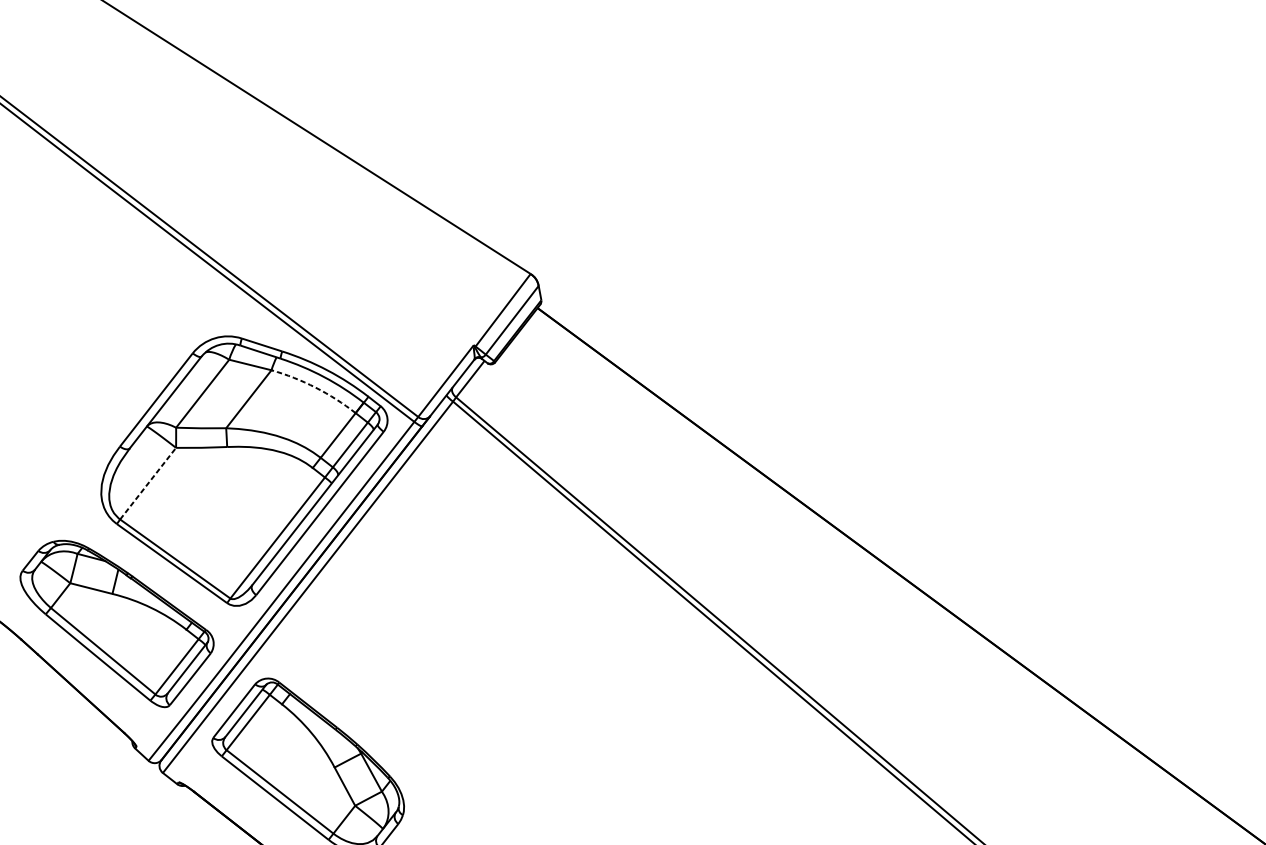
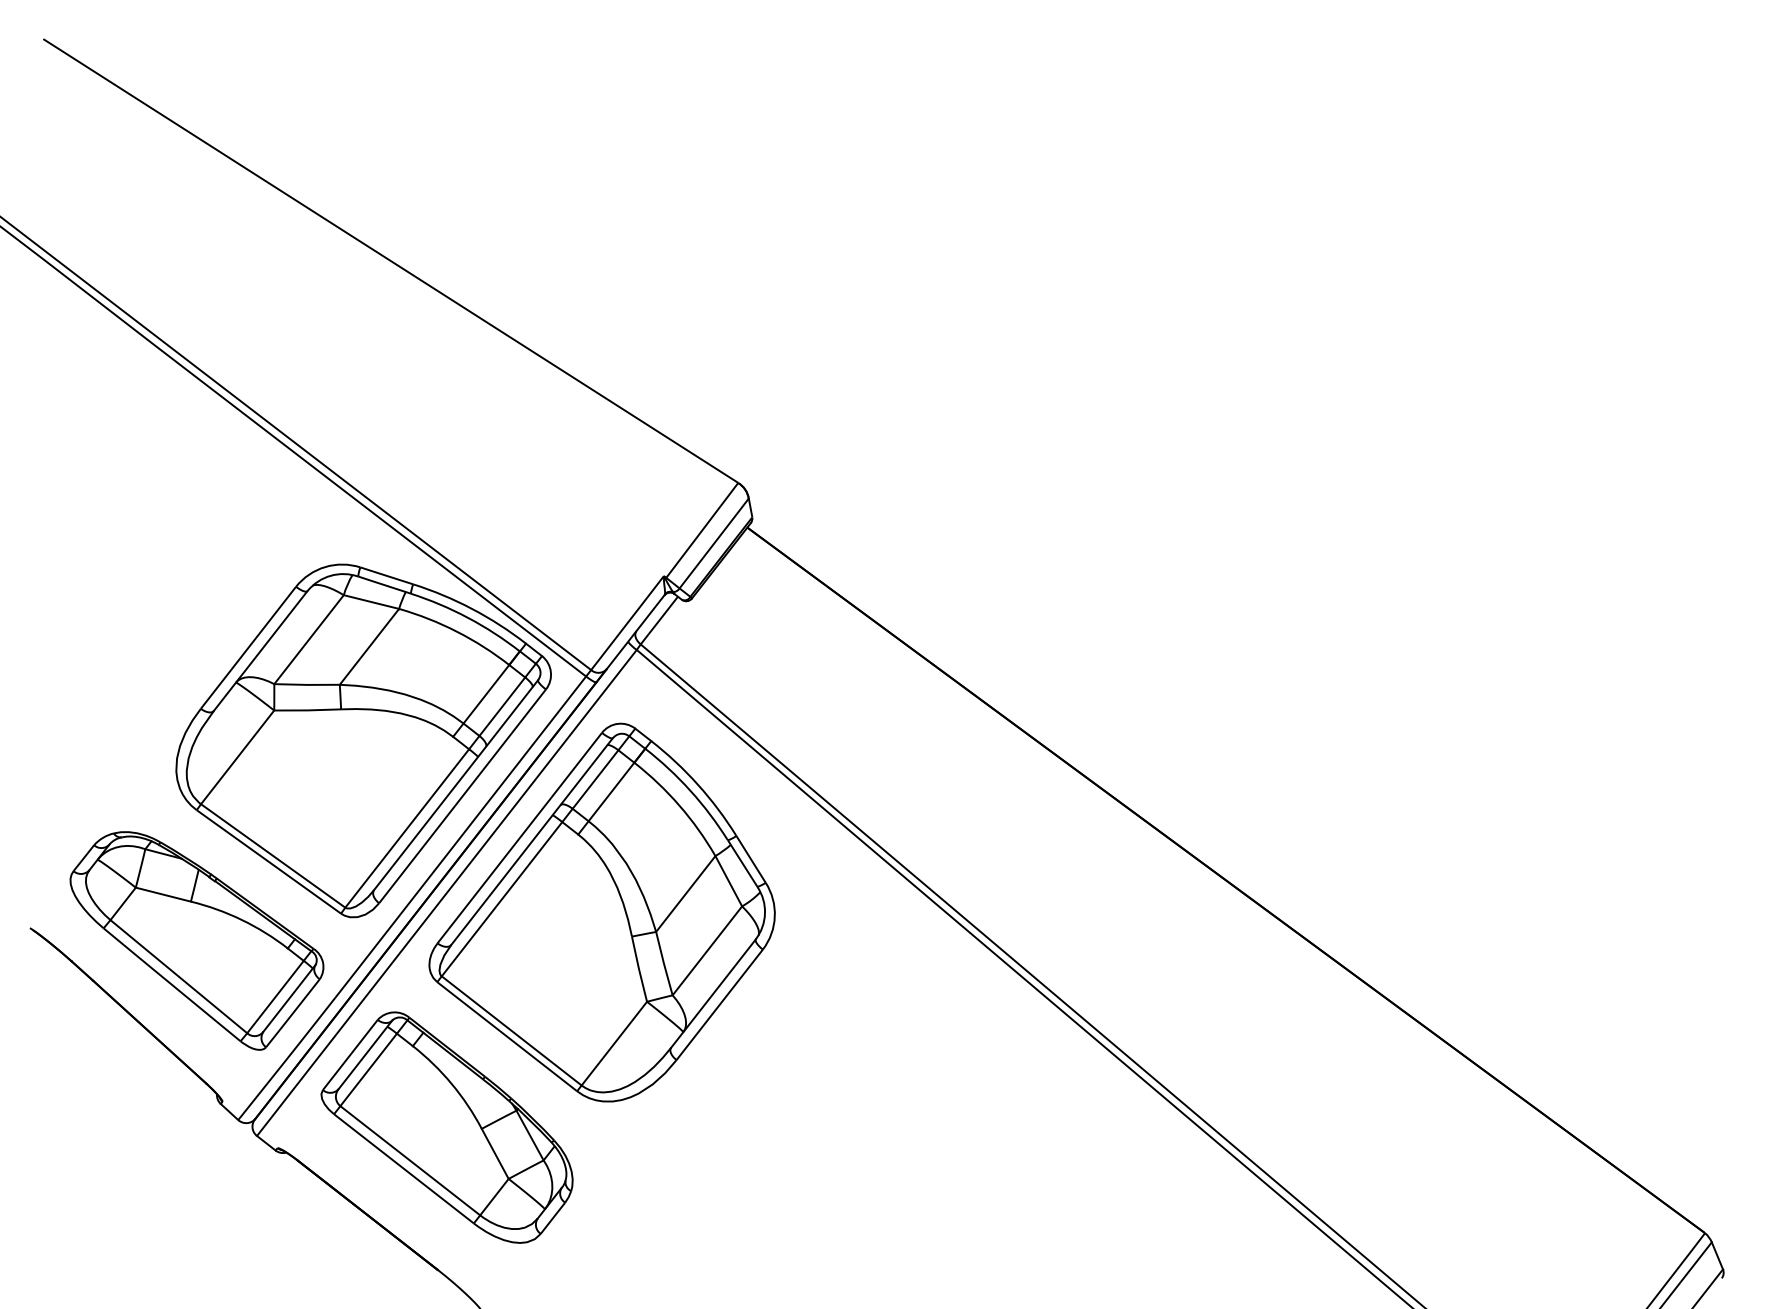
arc: (315, 387) -> (456, 631), dashed -> solid
line: (148, 483) -> (237, 756), dashed -> solid
part: (426, 602) -> (601, 912), added

